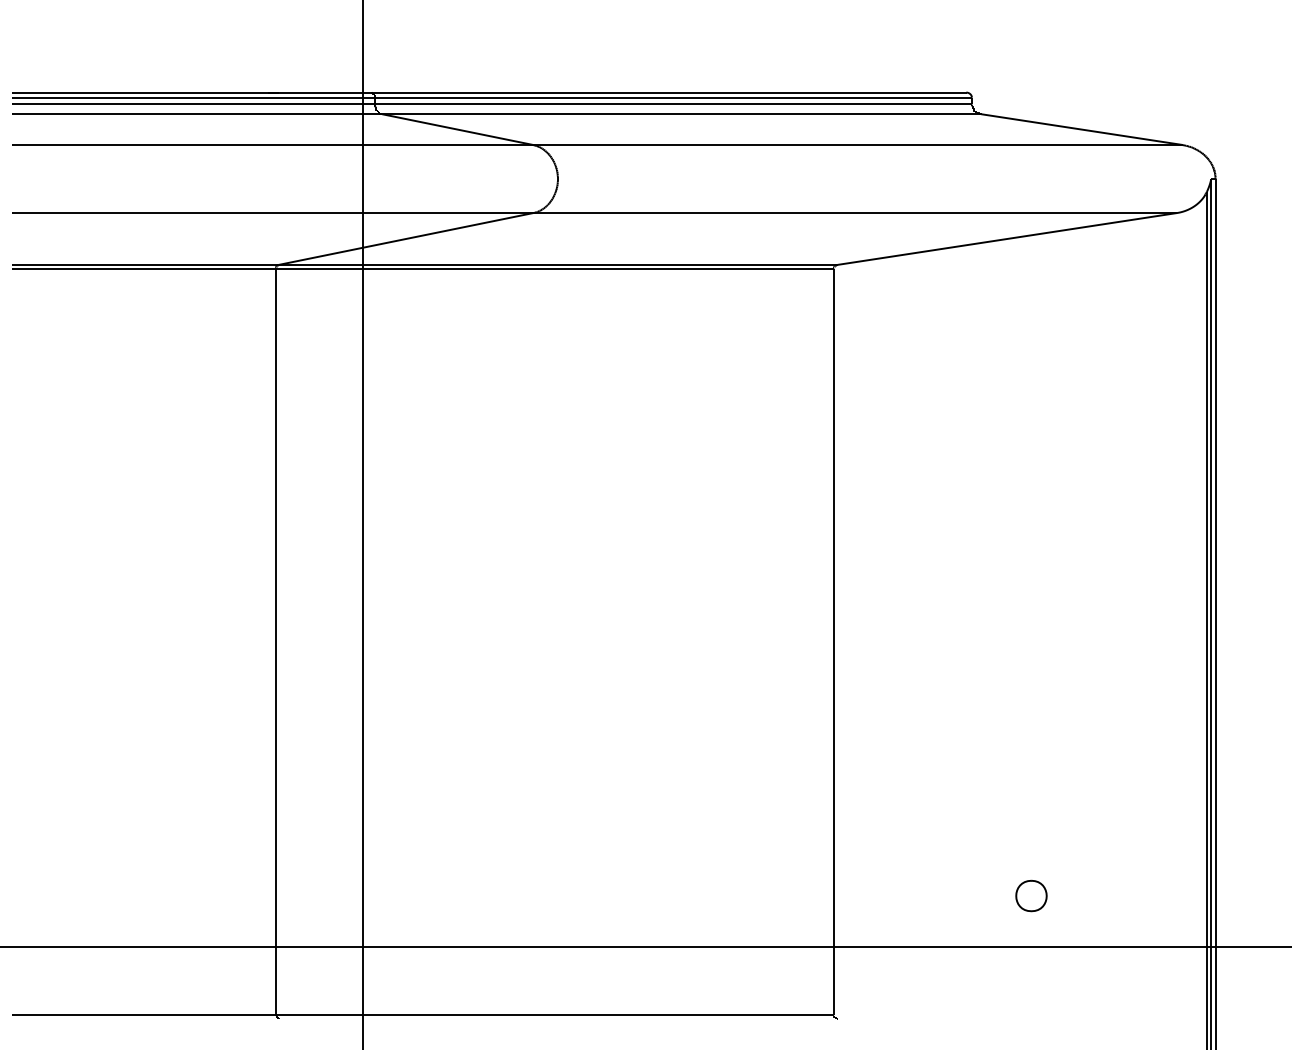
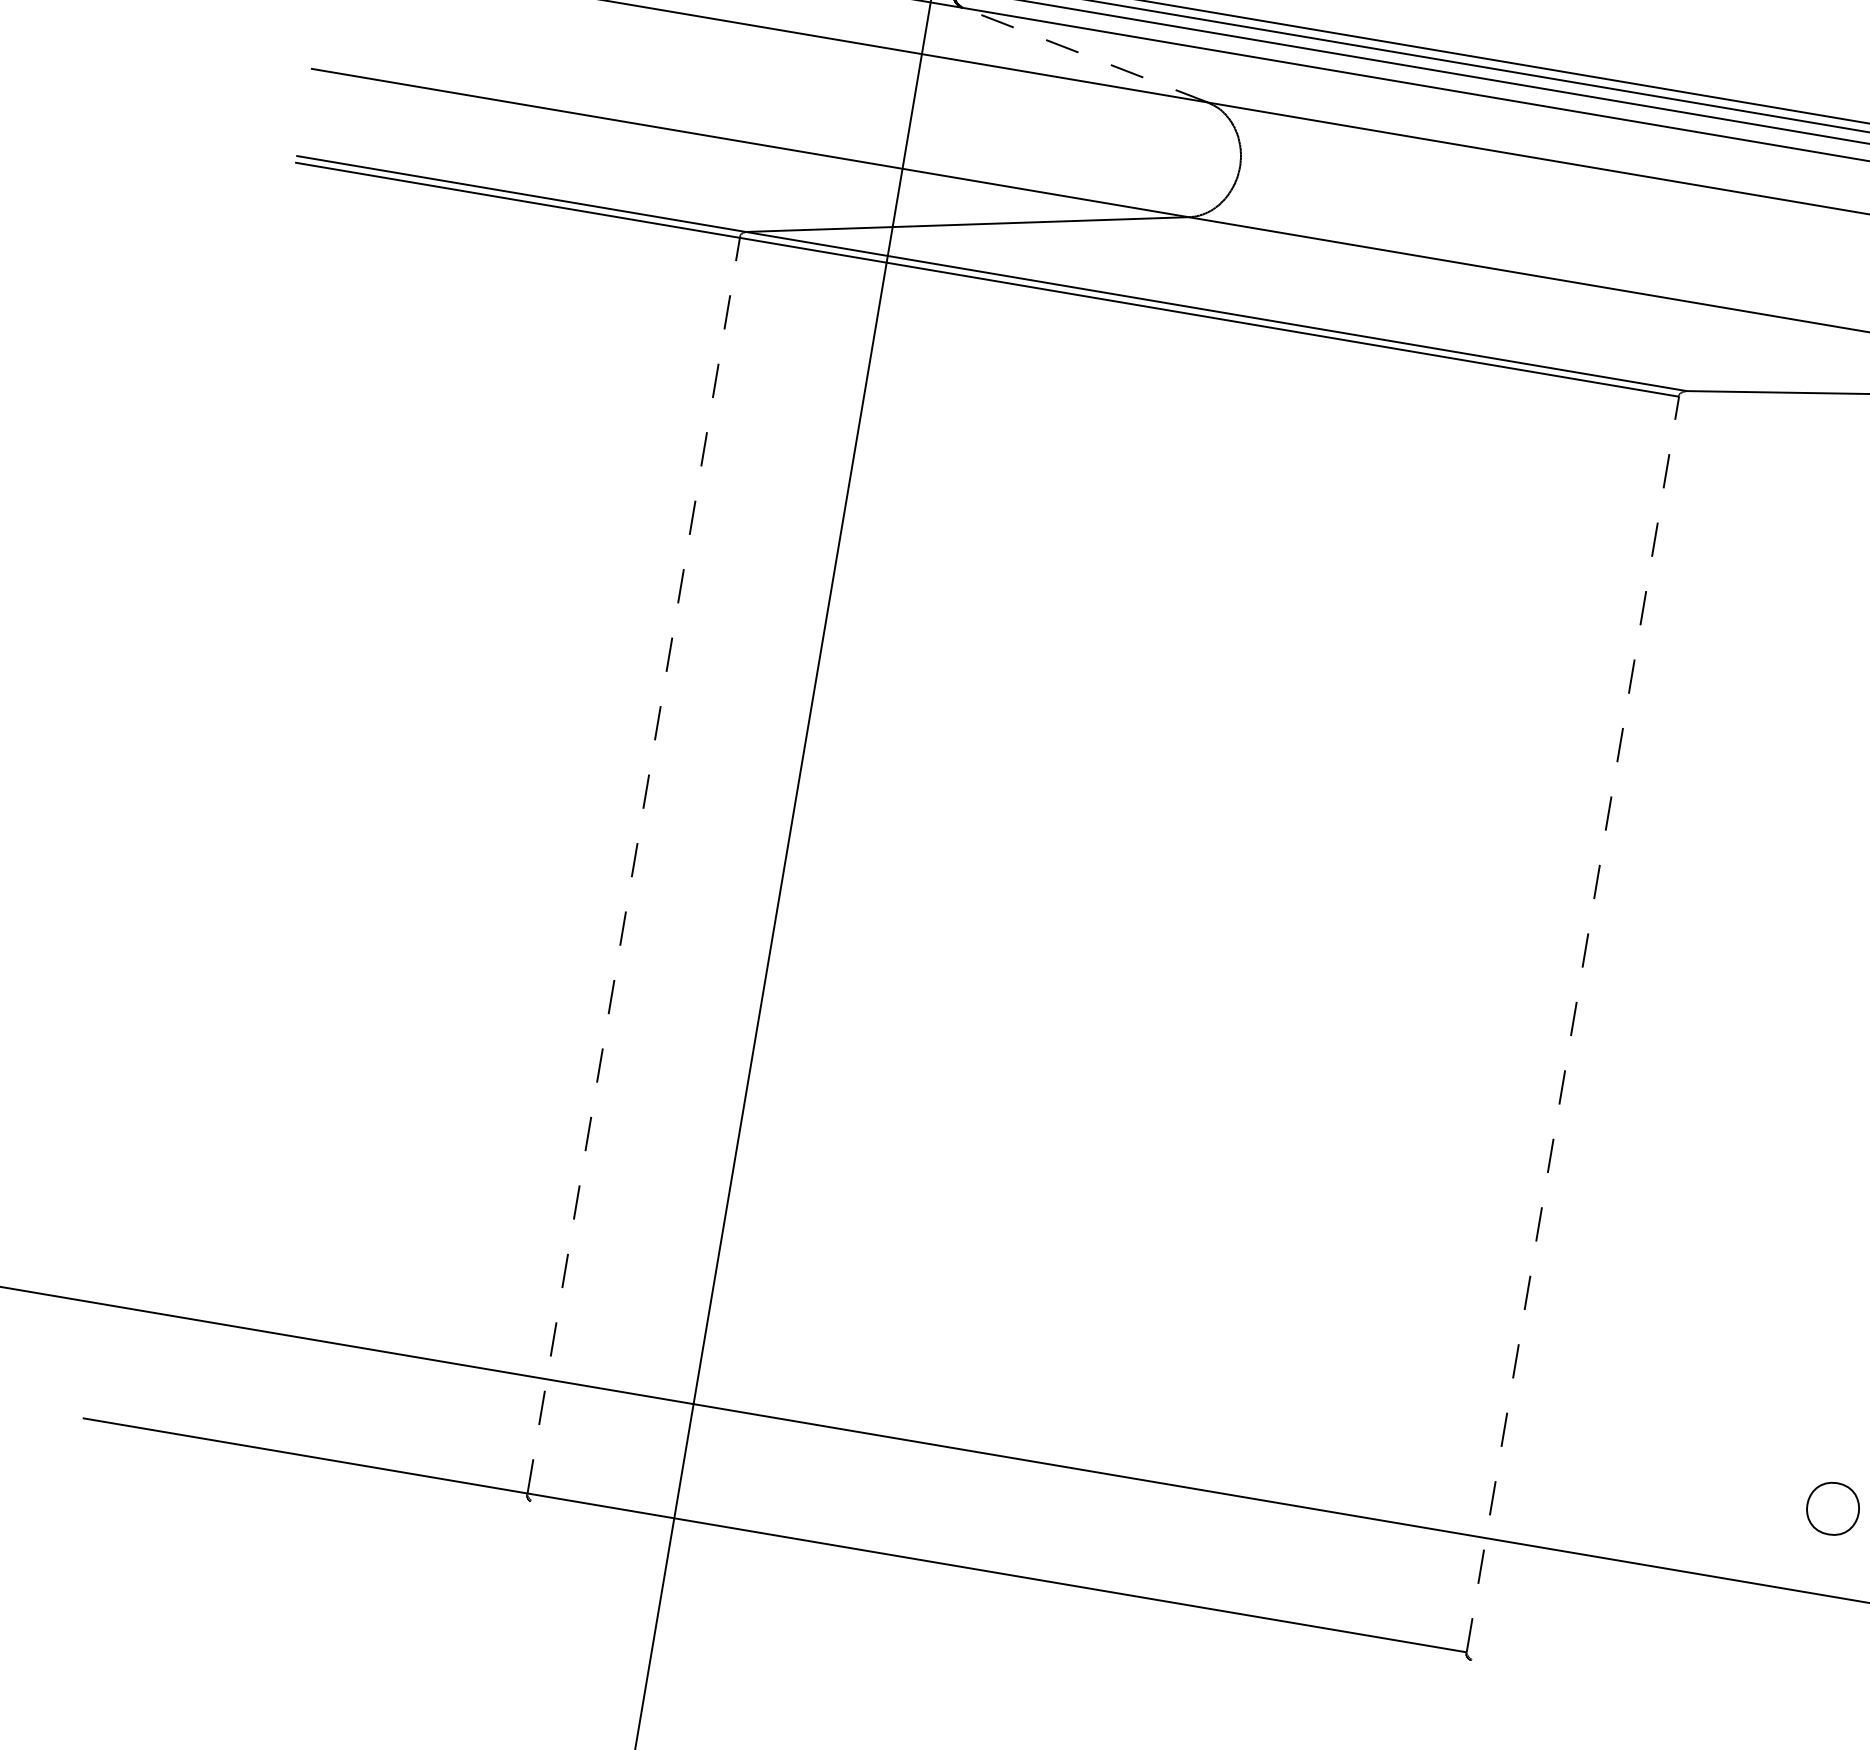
line: (457, 129) -> (1084, 54), solid -> dashed
line: (276, 641) -> (634, 865), solid -> dashed
line: (833, 641) -> (1572, 1023), solid -> dashed

